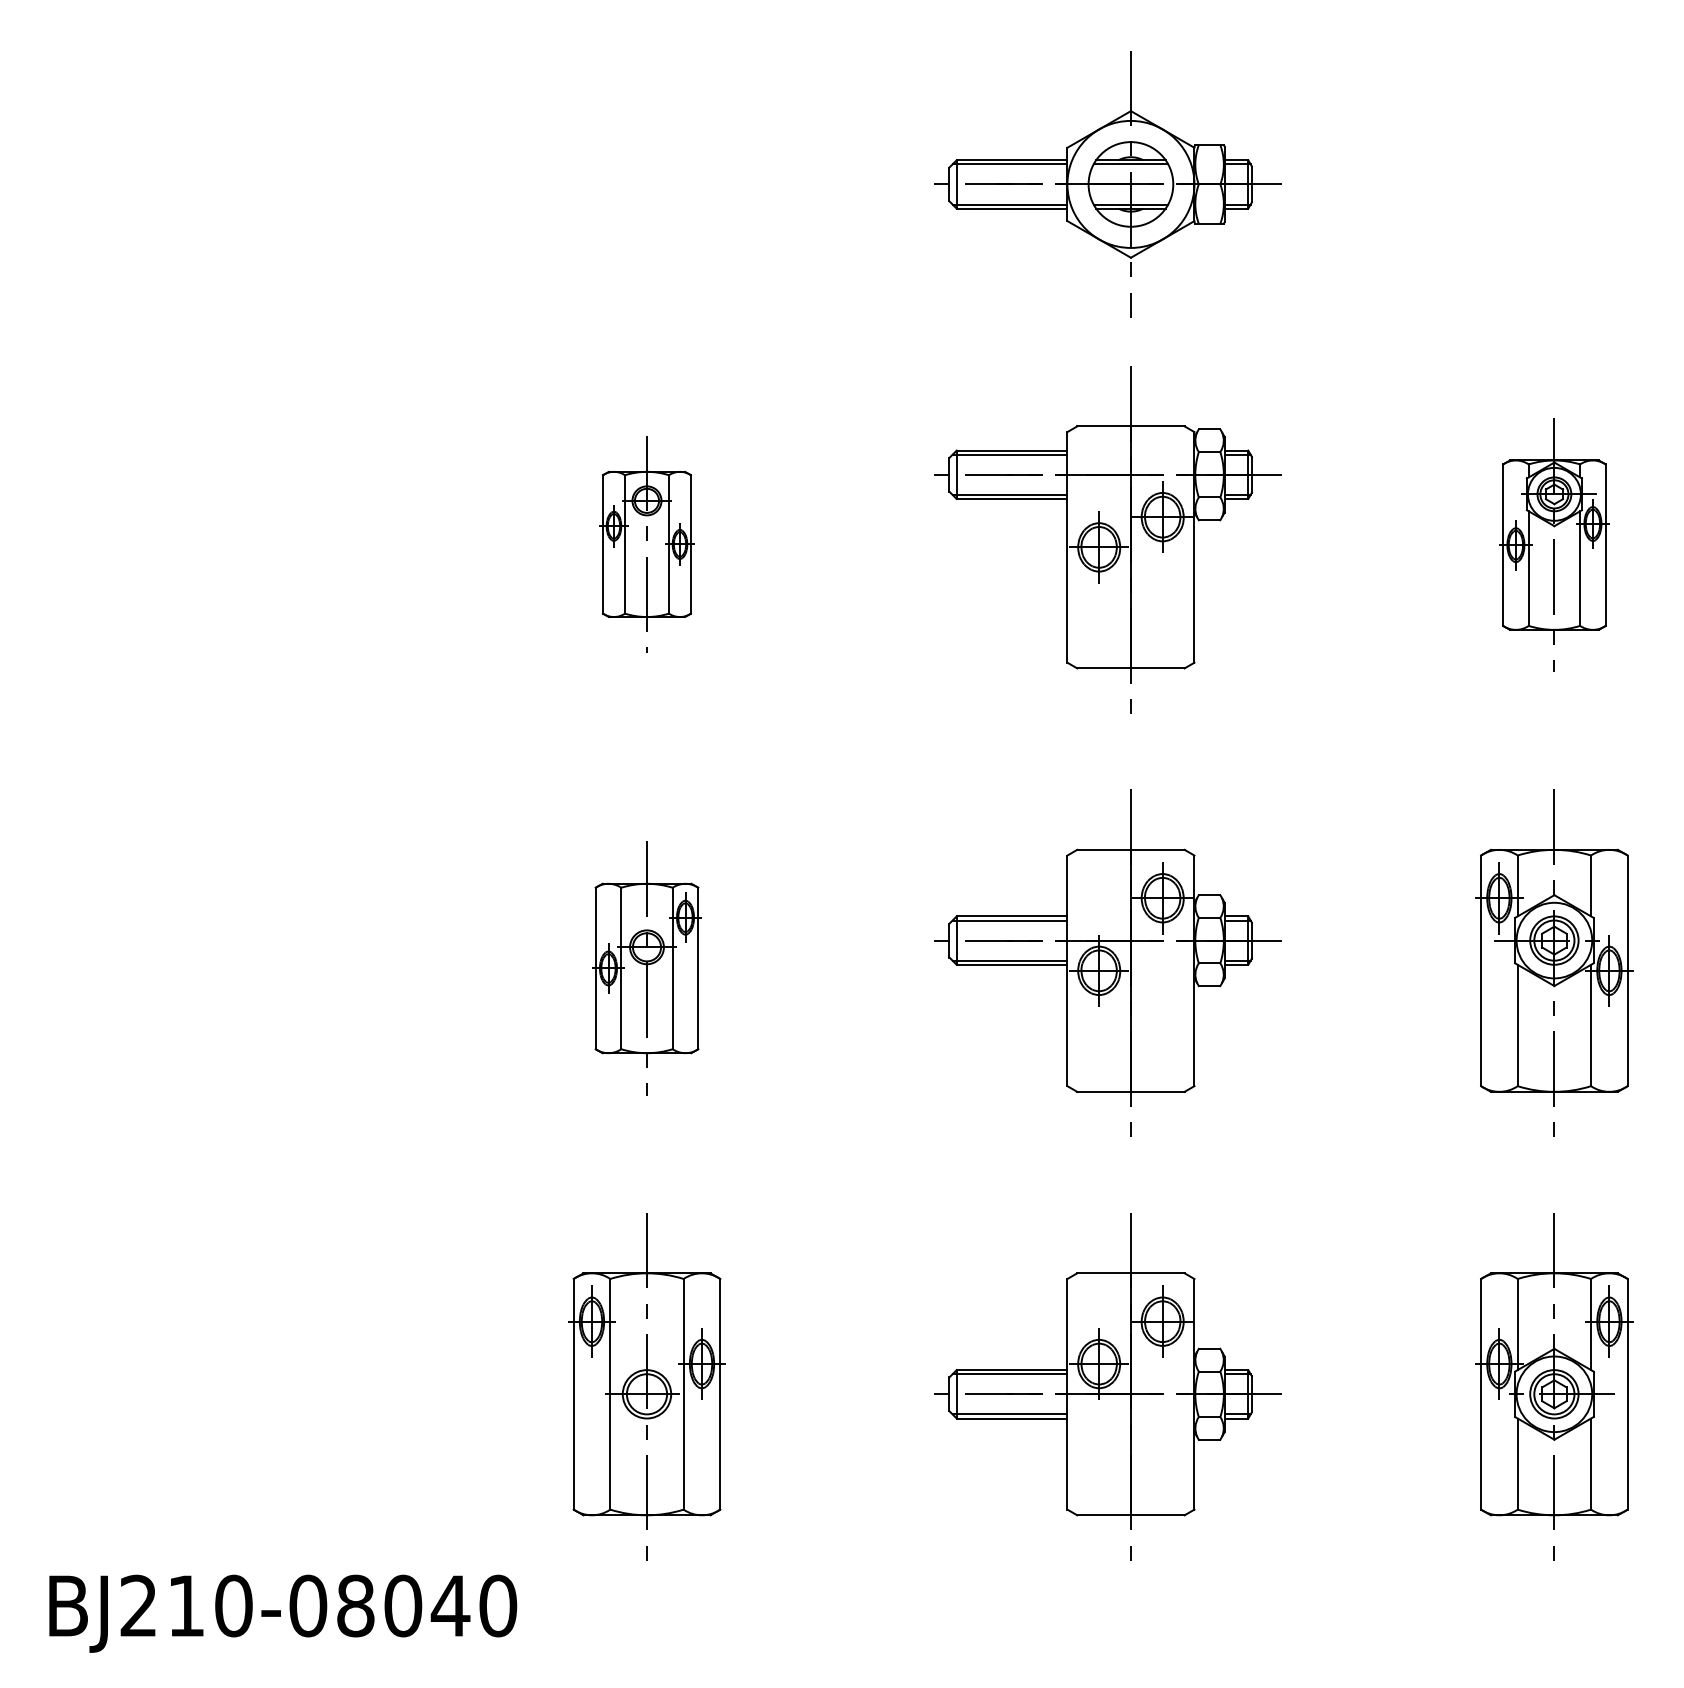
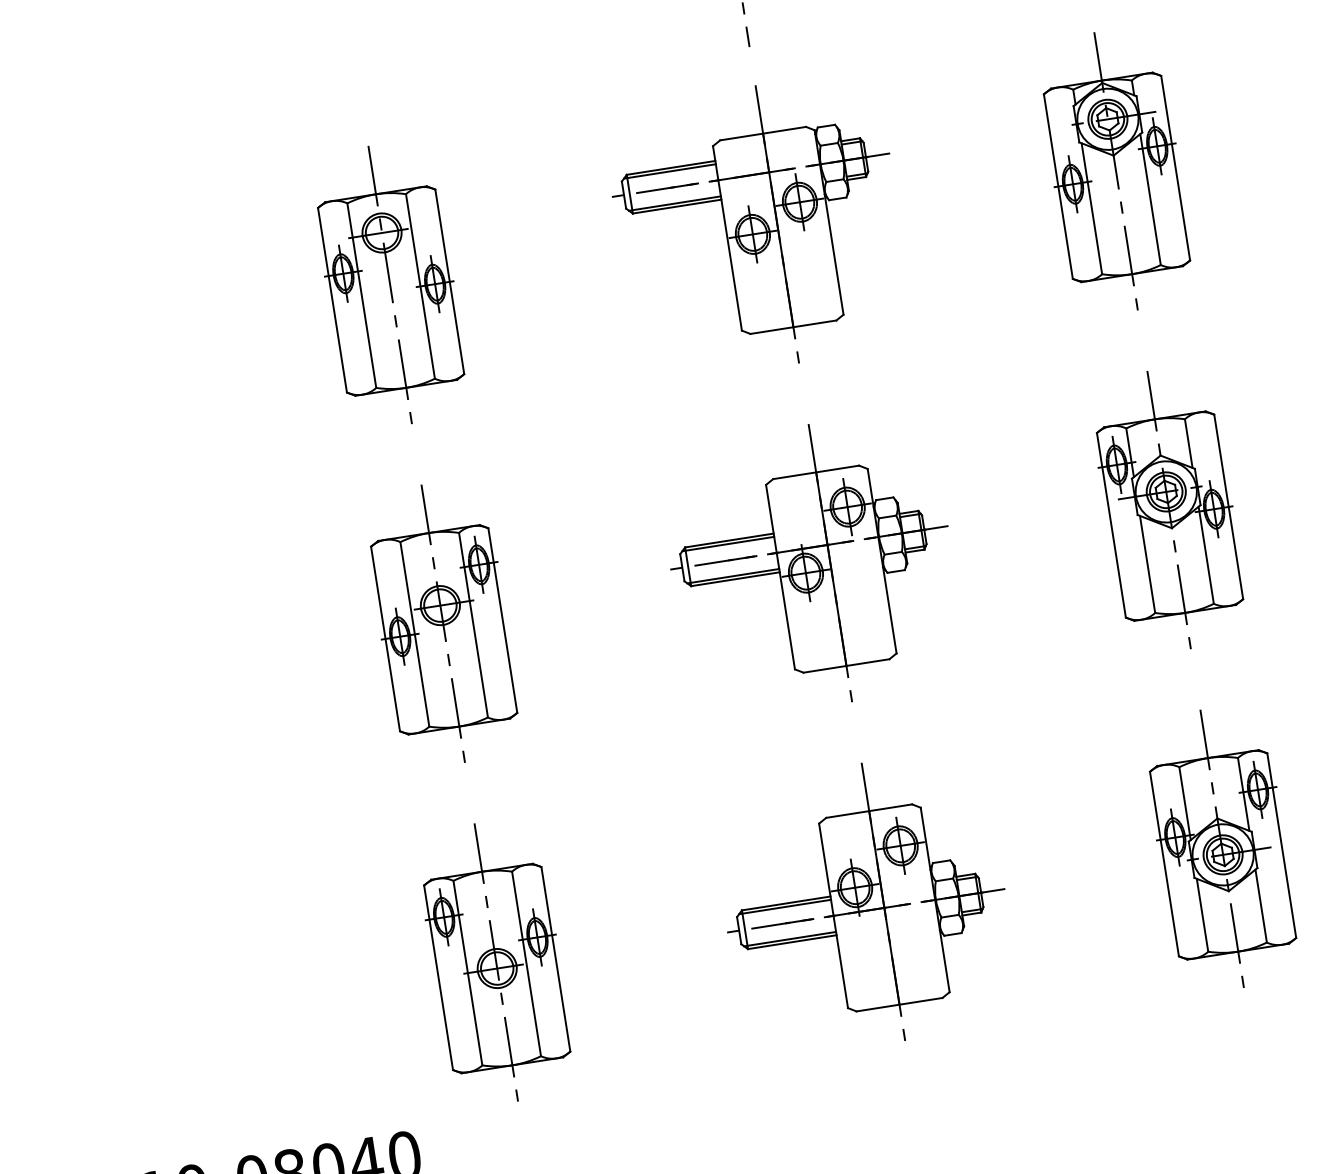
part: (646, 539) -> (389, 284), size x1.67
part: (1554, 539) -> (1116, 171), size x1.43
part: (646, 962) -> (442, 623), size x1.43

